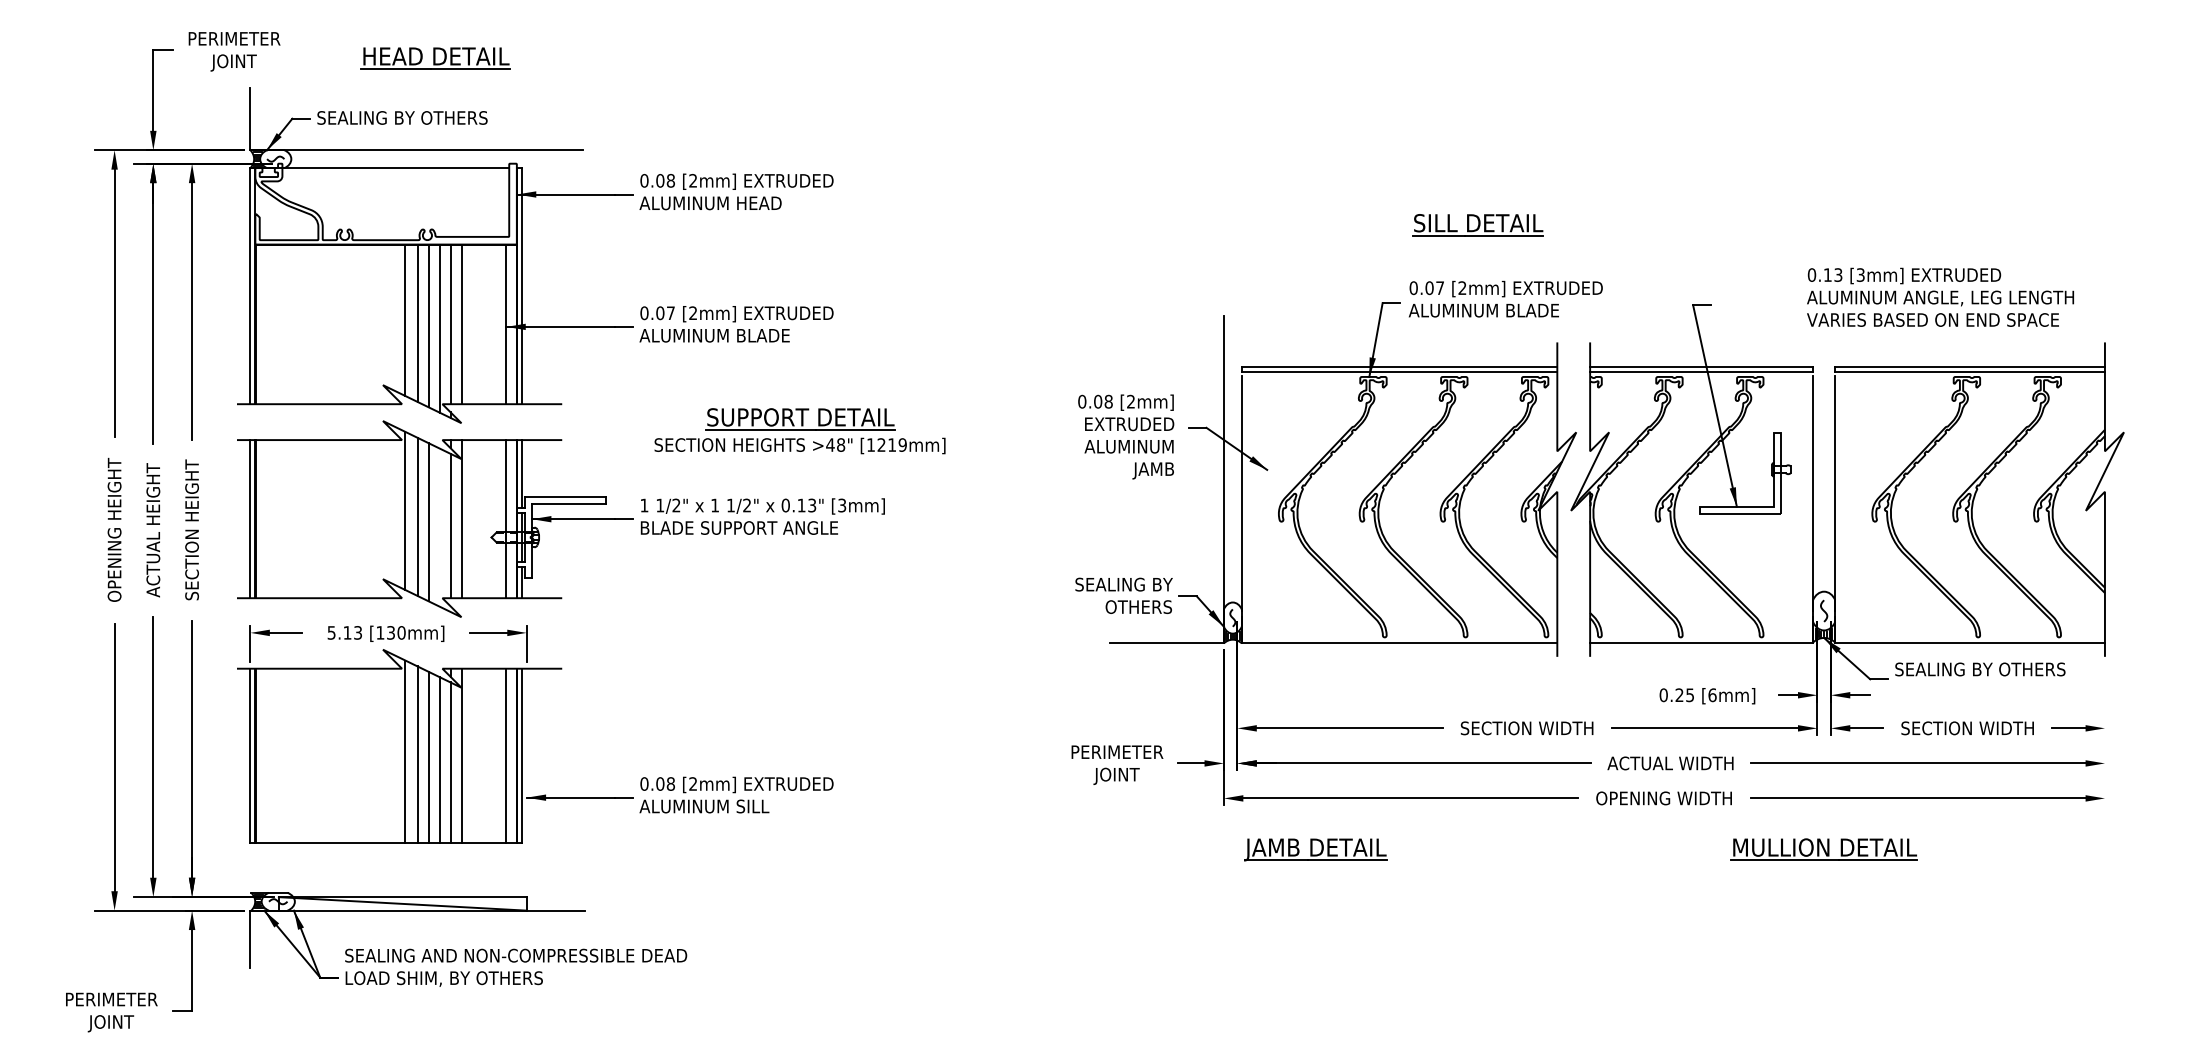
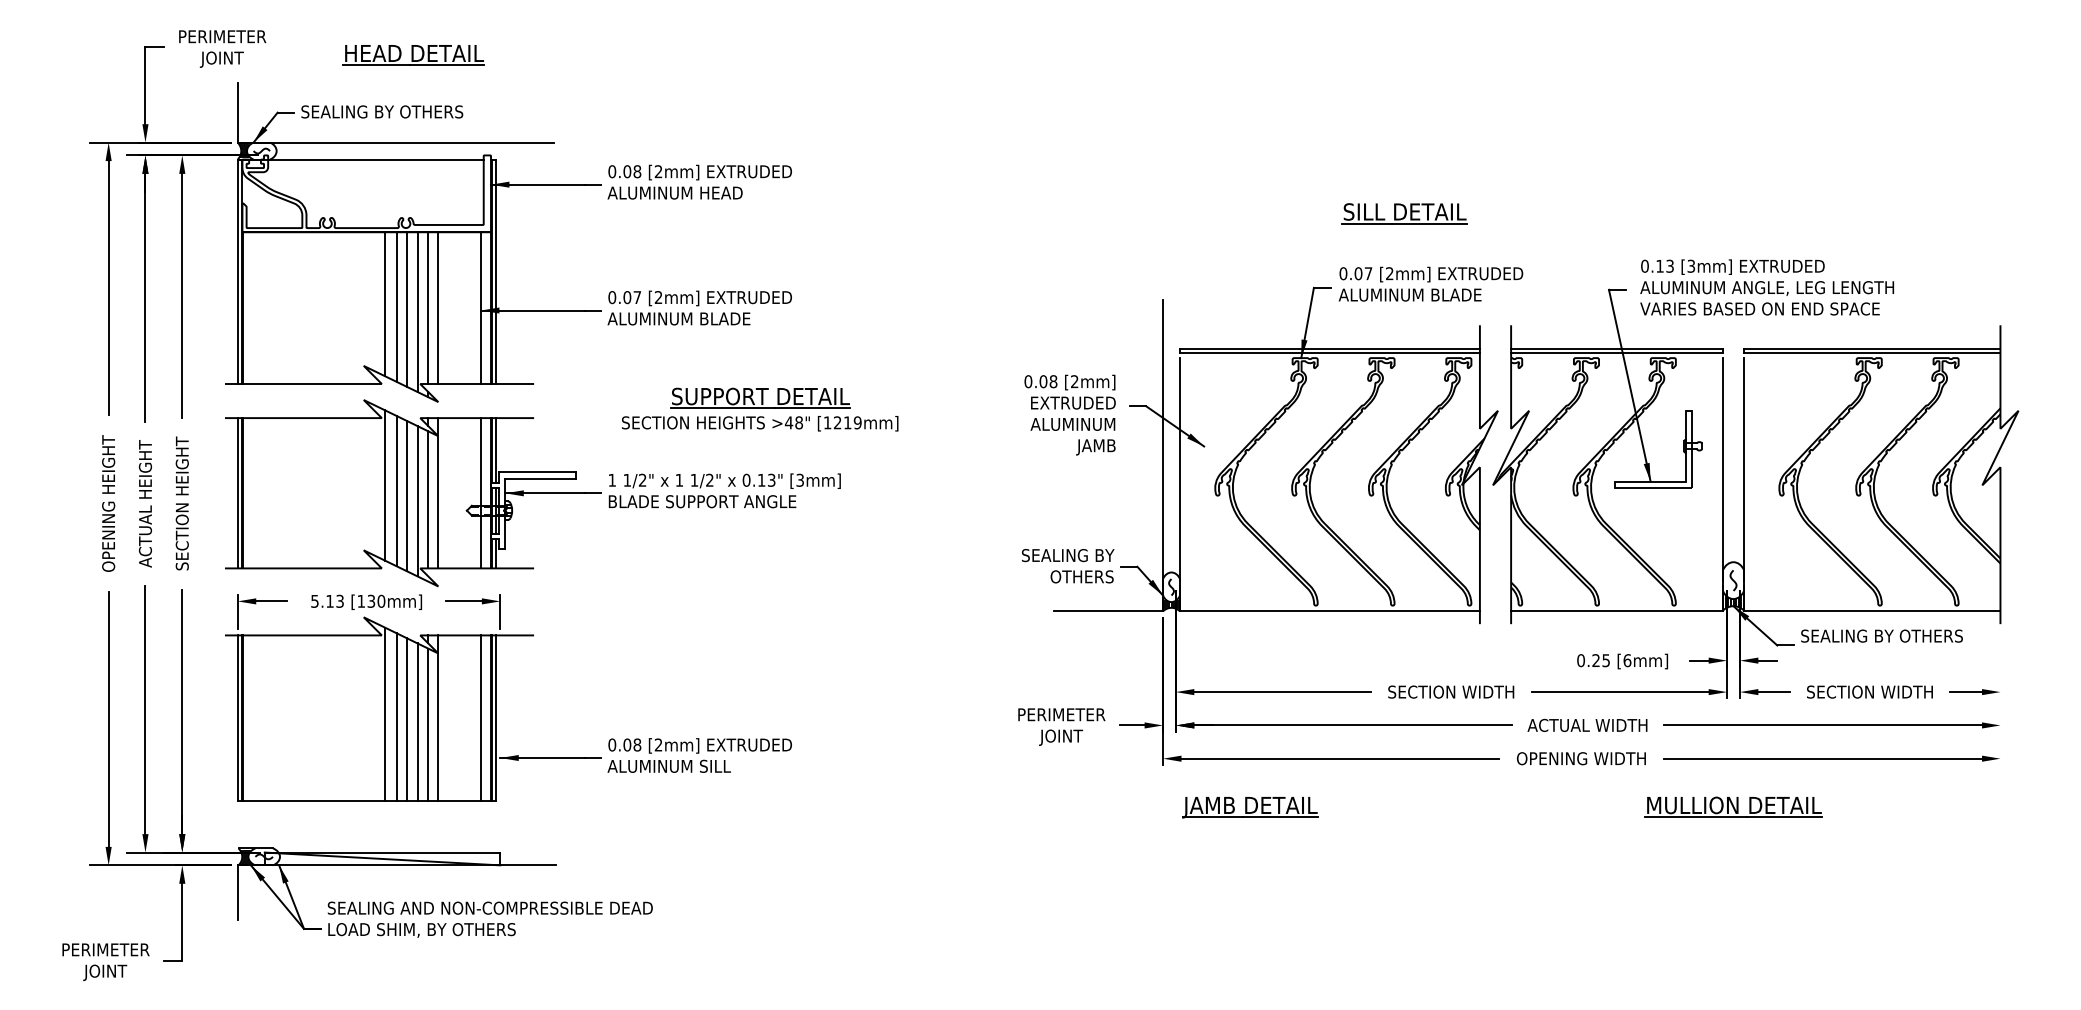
text: (1940, 297) -> (1767, 287), moved
line: (439, 527) -> (417, 501), added

